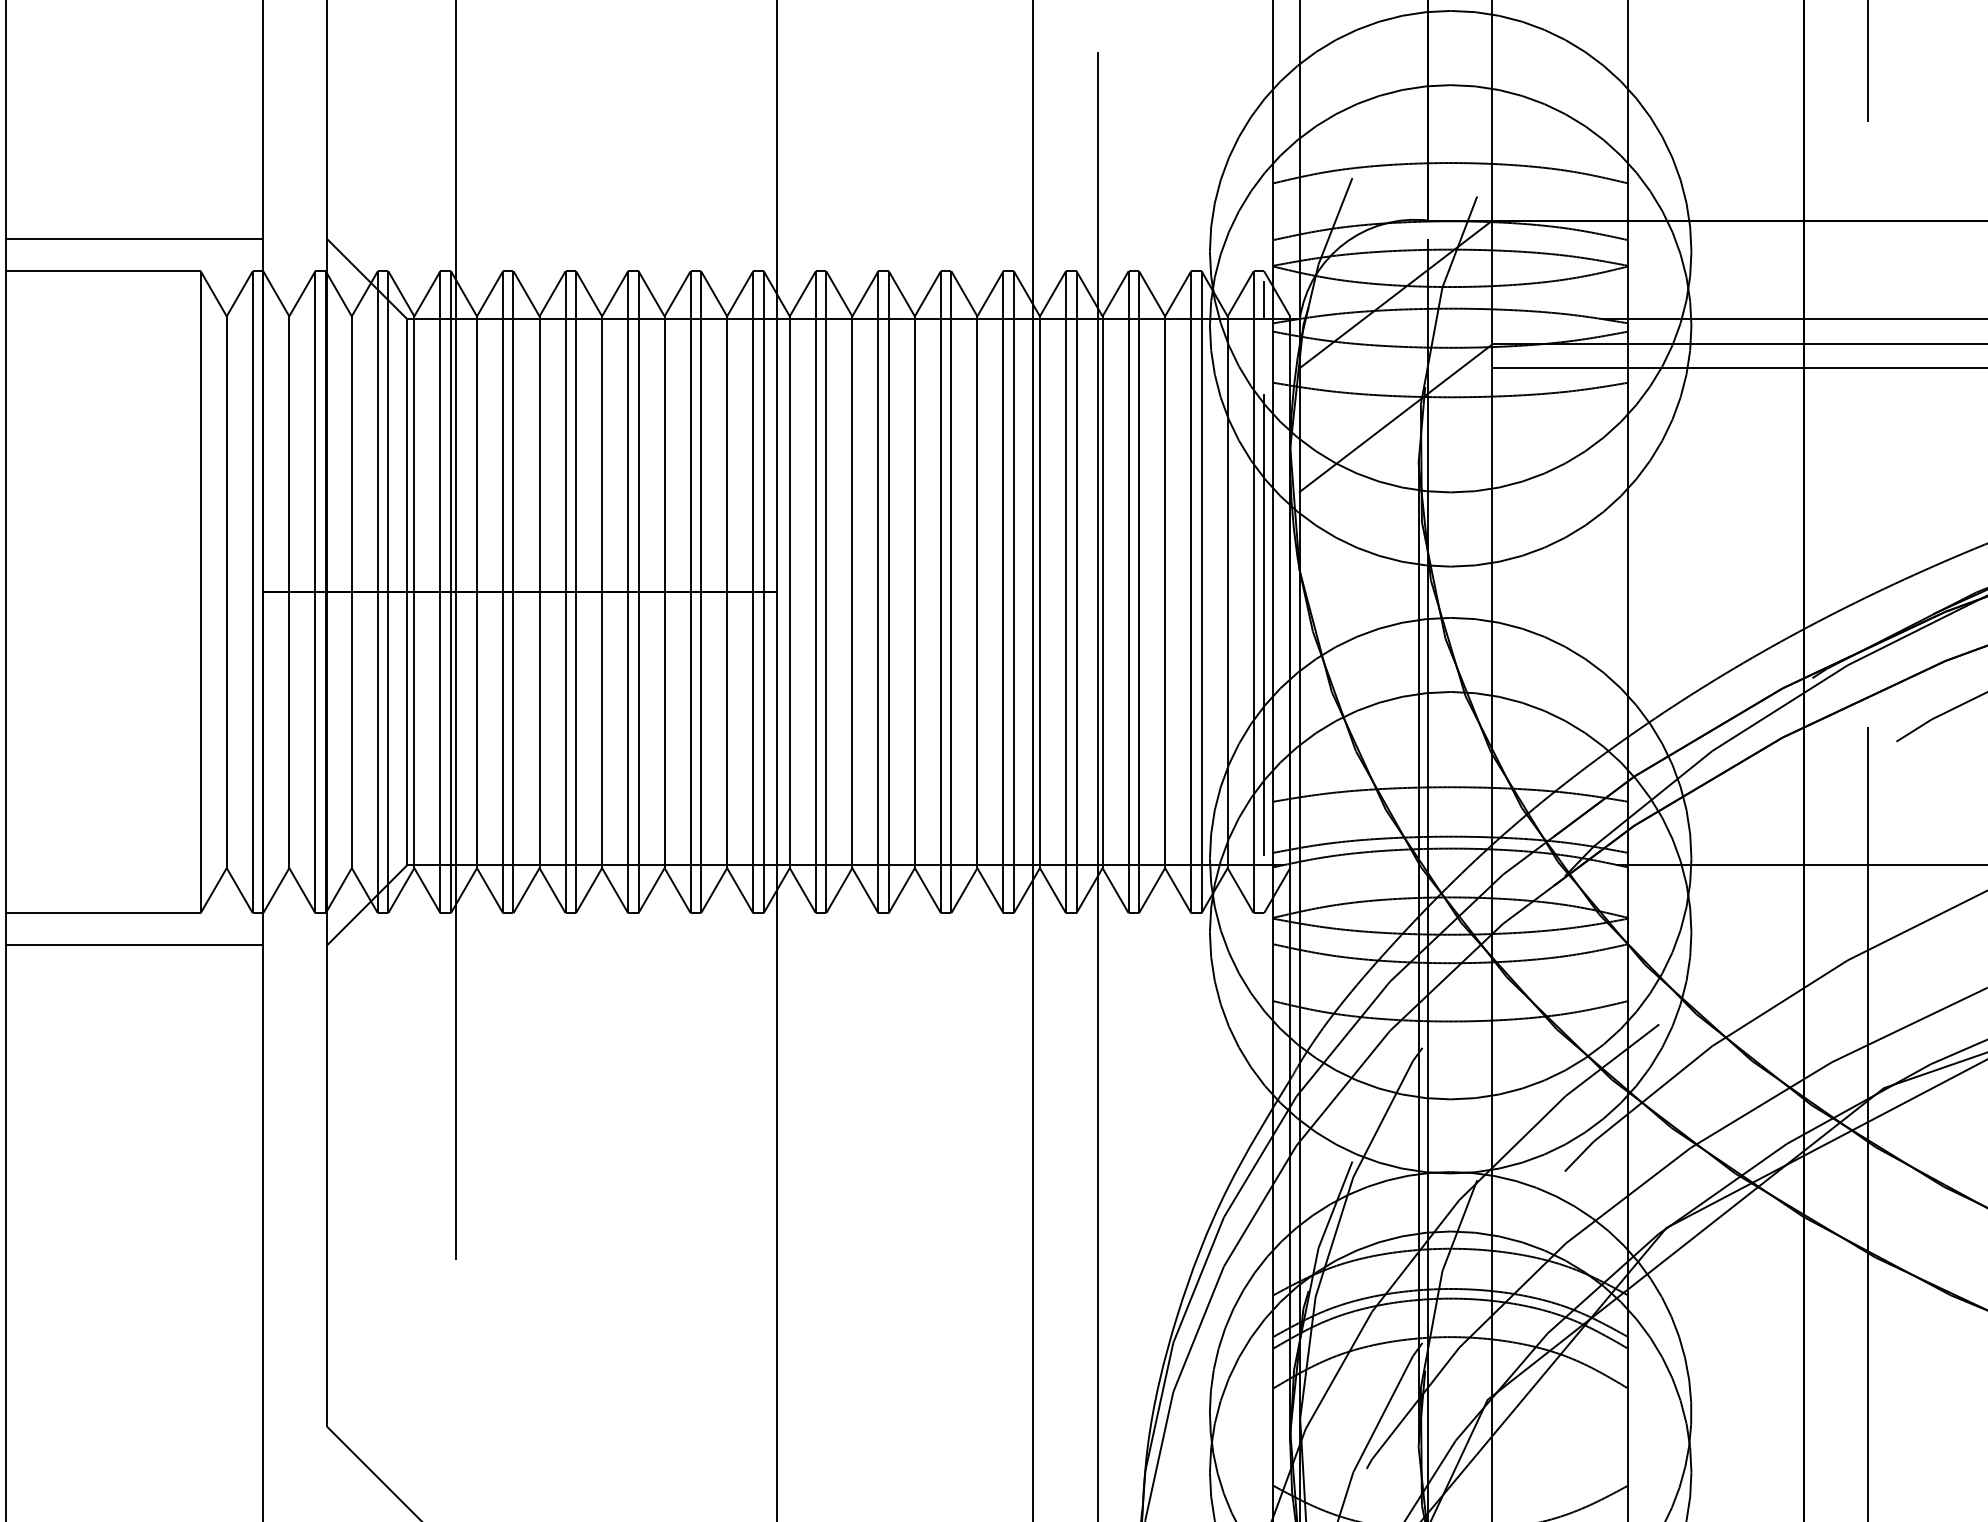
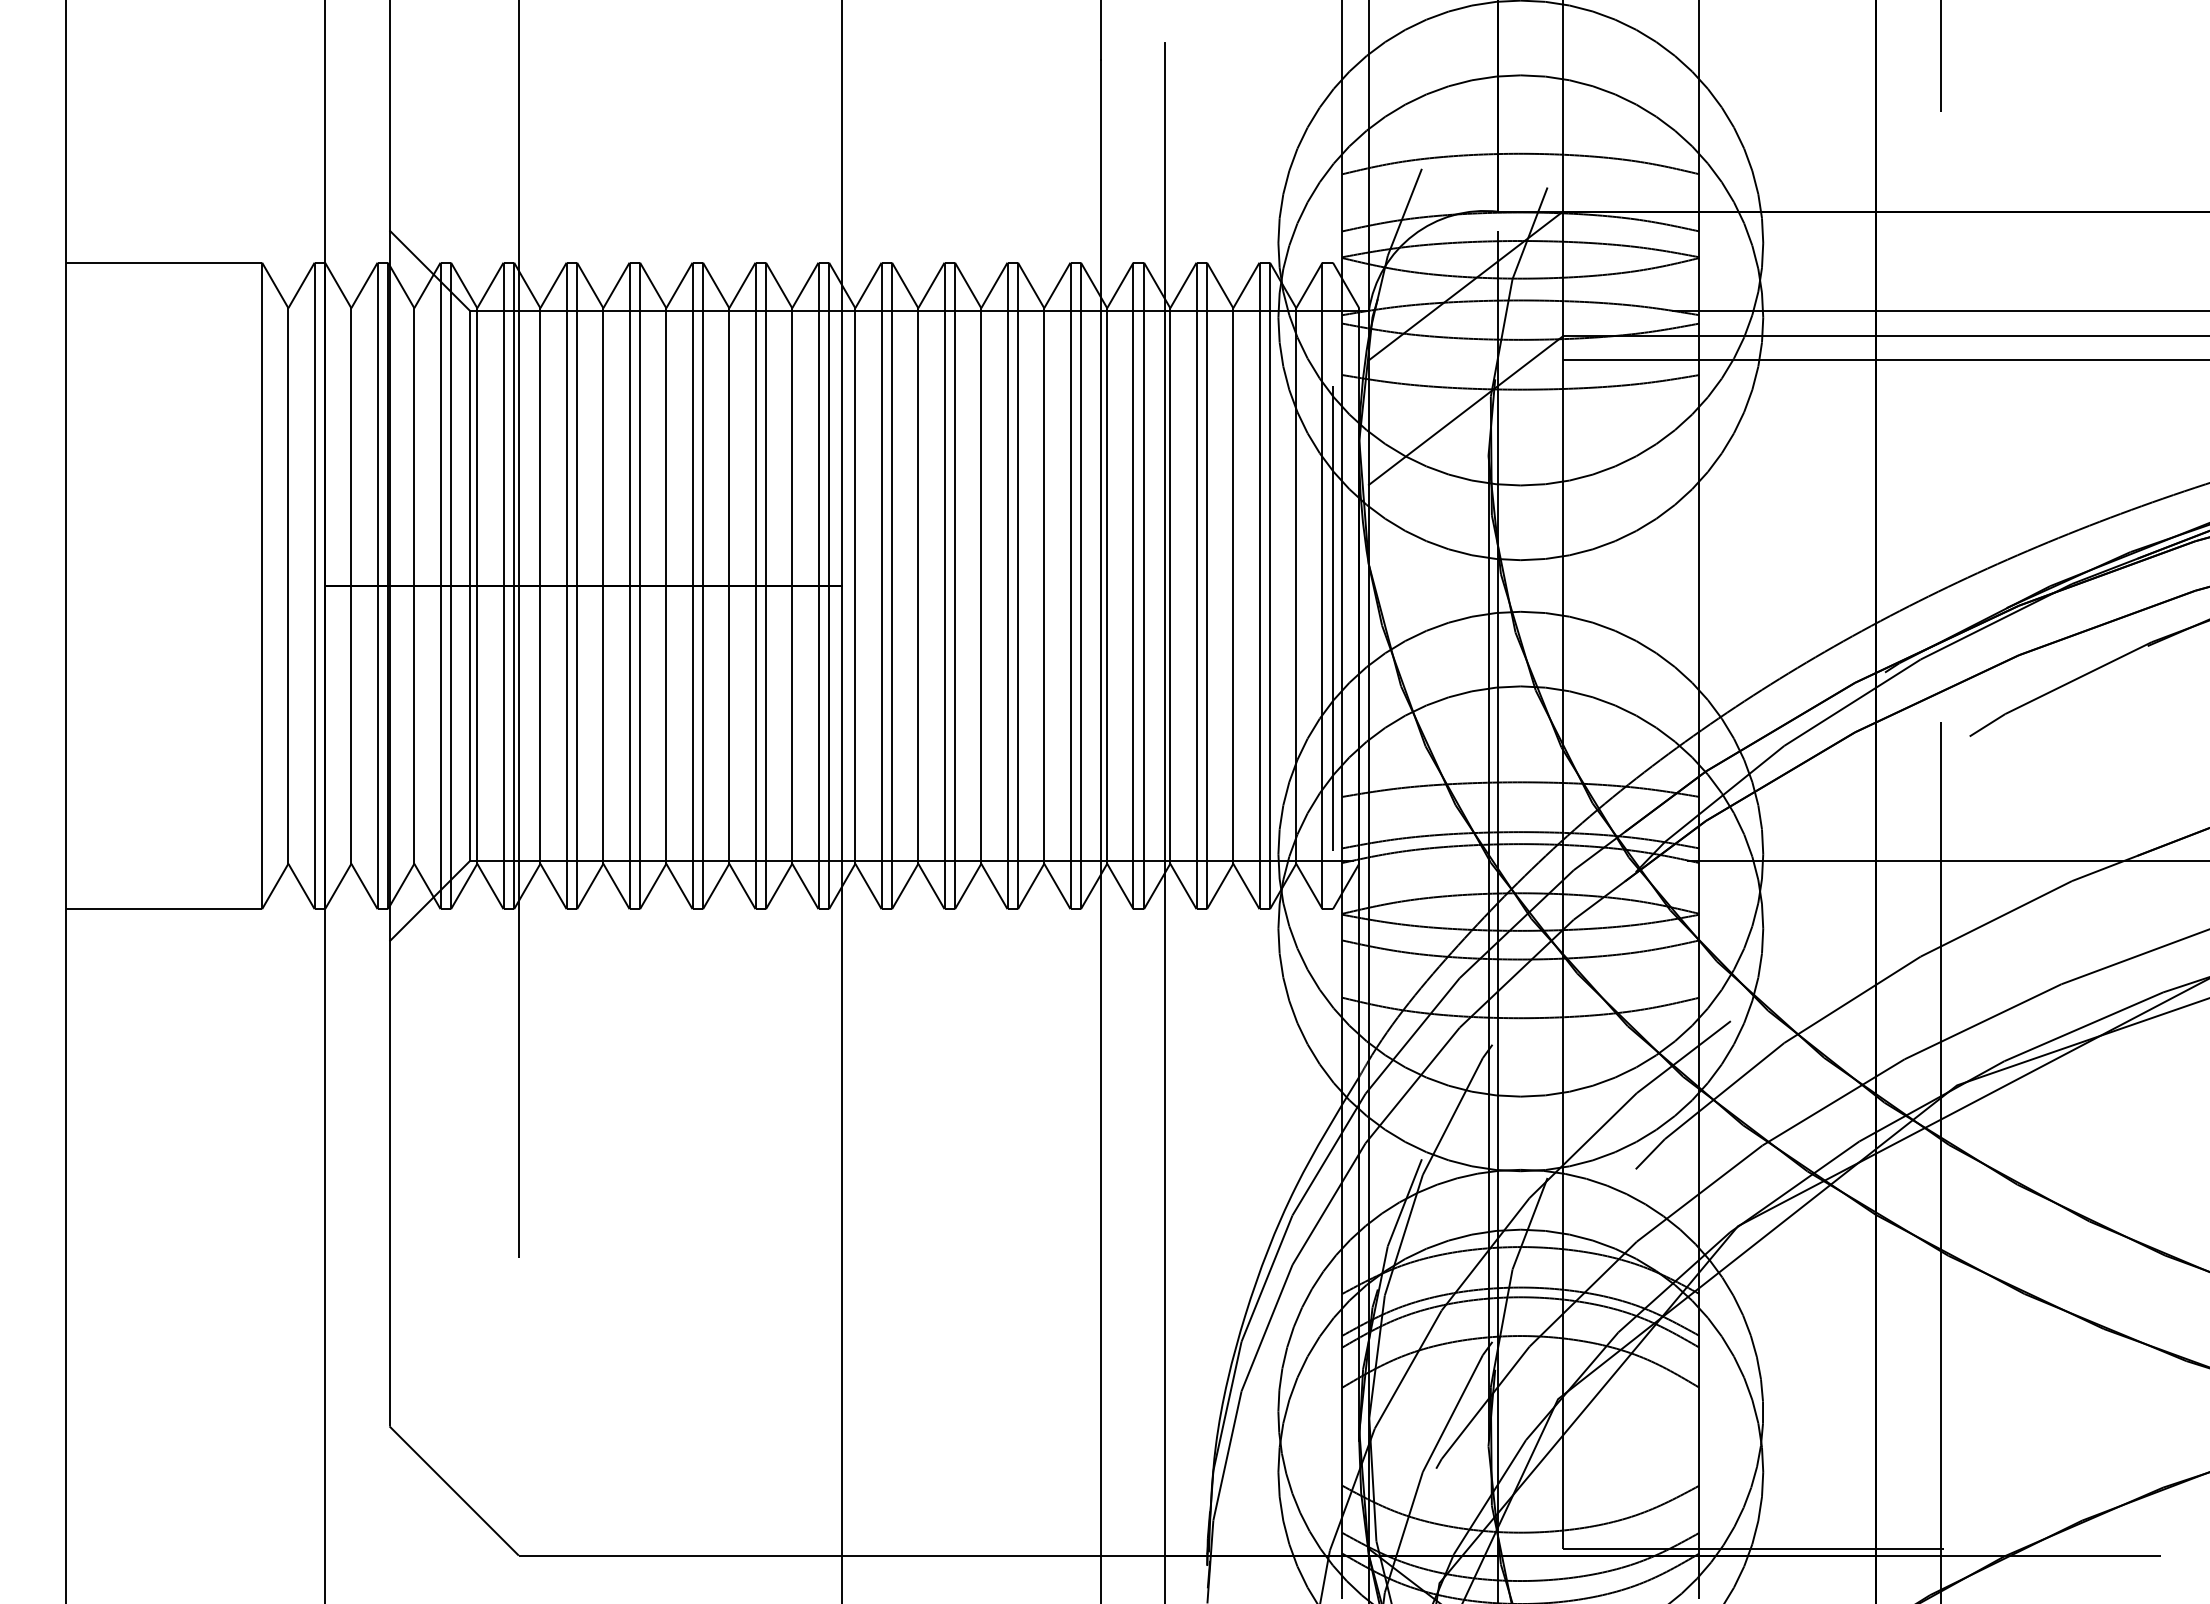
line: (134, 239) -> (195, 230), removed
line: (1263, 299) -> (1332, 291), removed
line: (134, 945) -> (195, 941), removed

